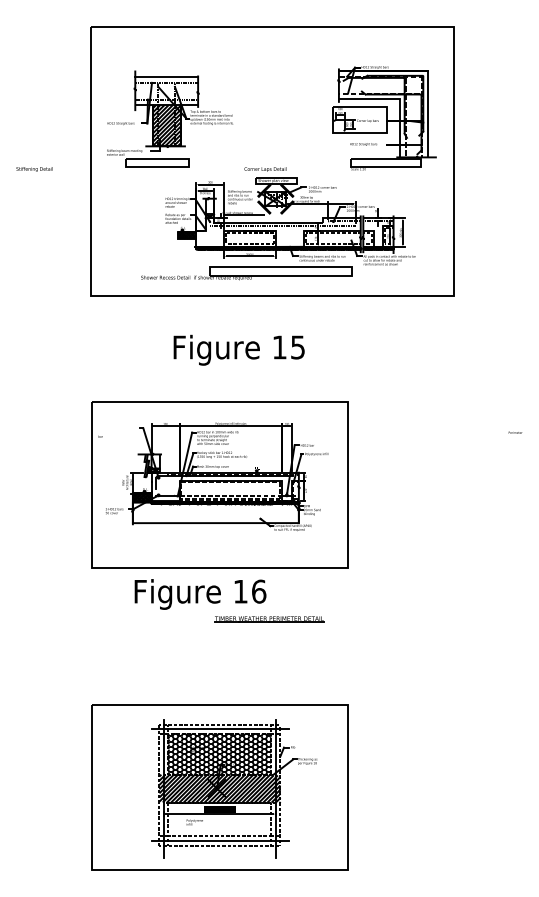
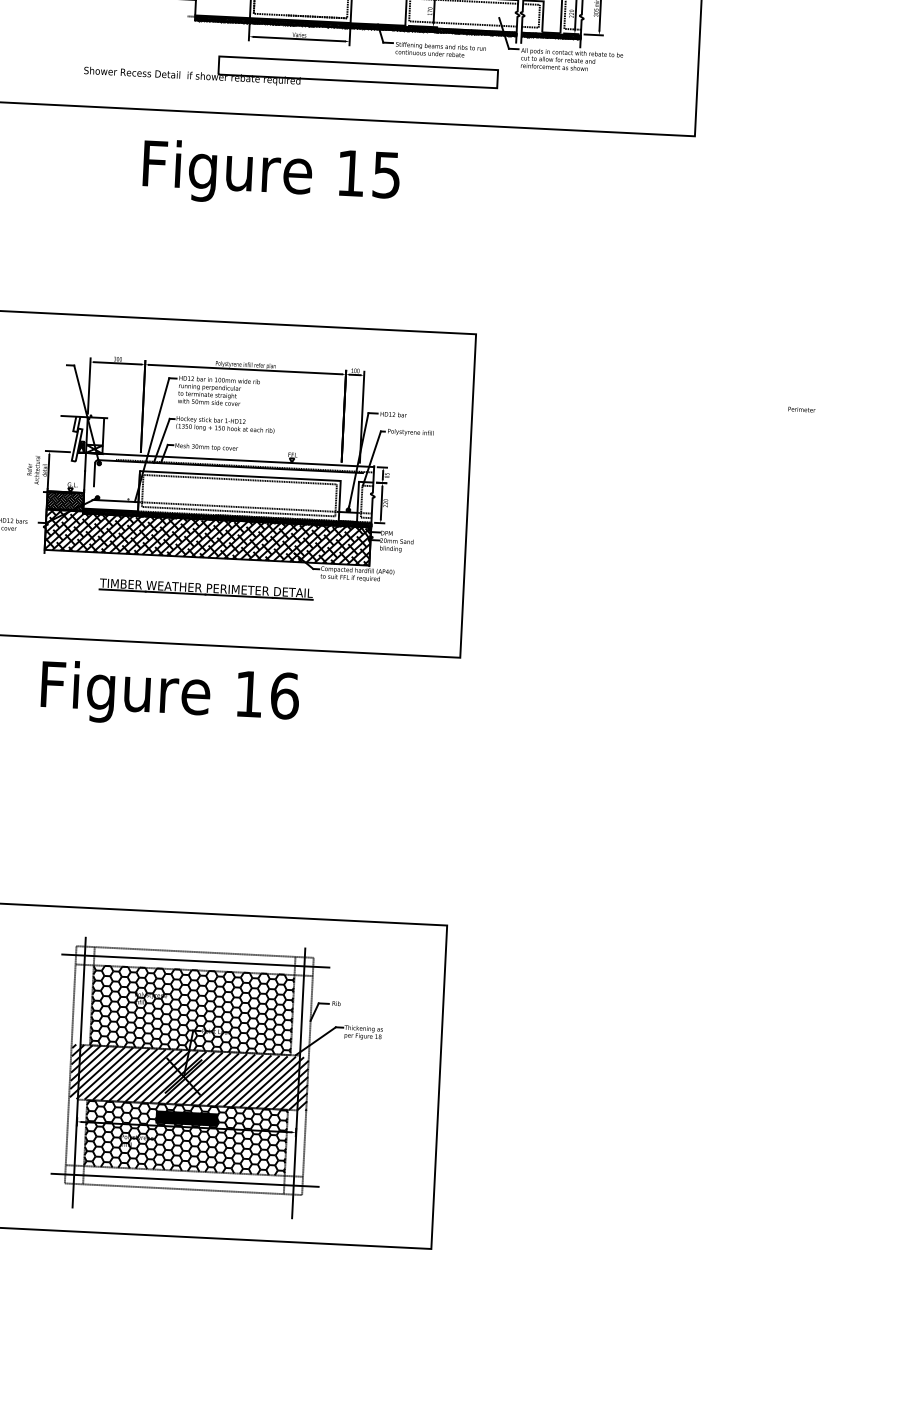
text: (238, 349) -> (270, 173), moved
hatch: (215, 512) -> (207, 536), added
part: (269, 619) -> (206, 589), moved
hatch: (219, 819) -> (185, 1137), added

